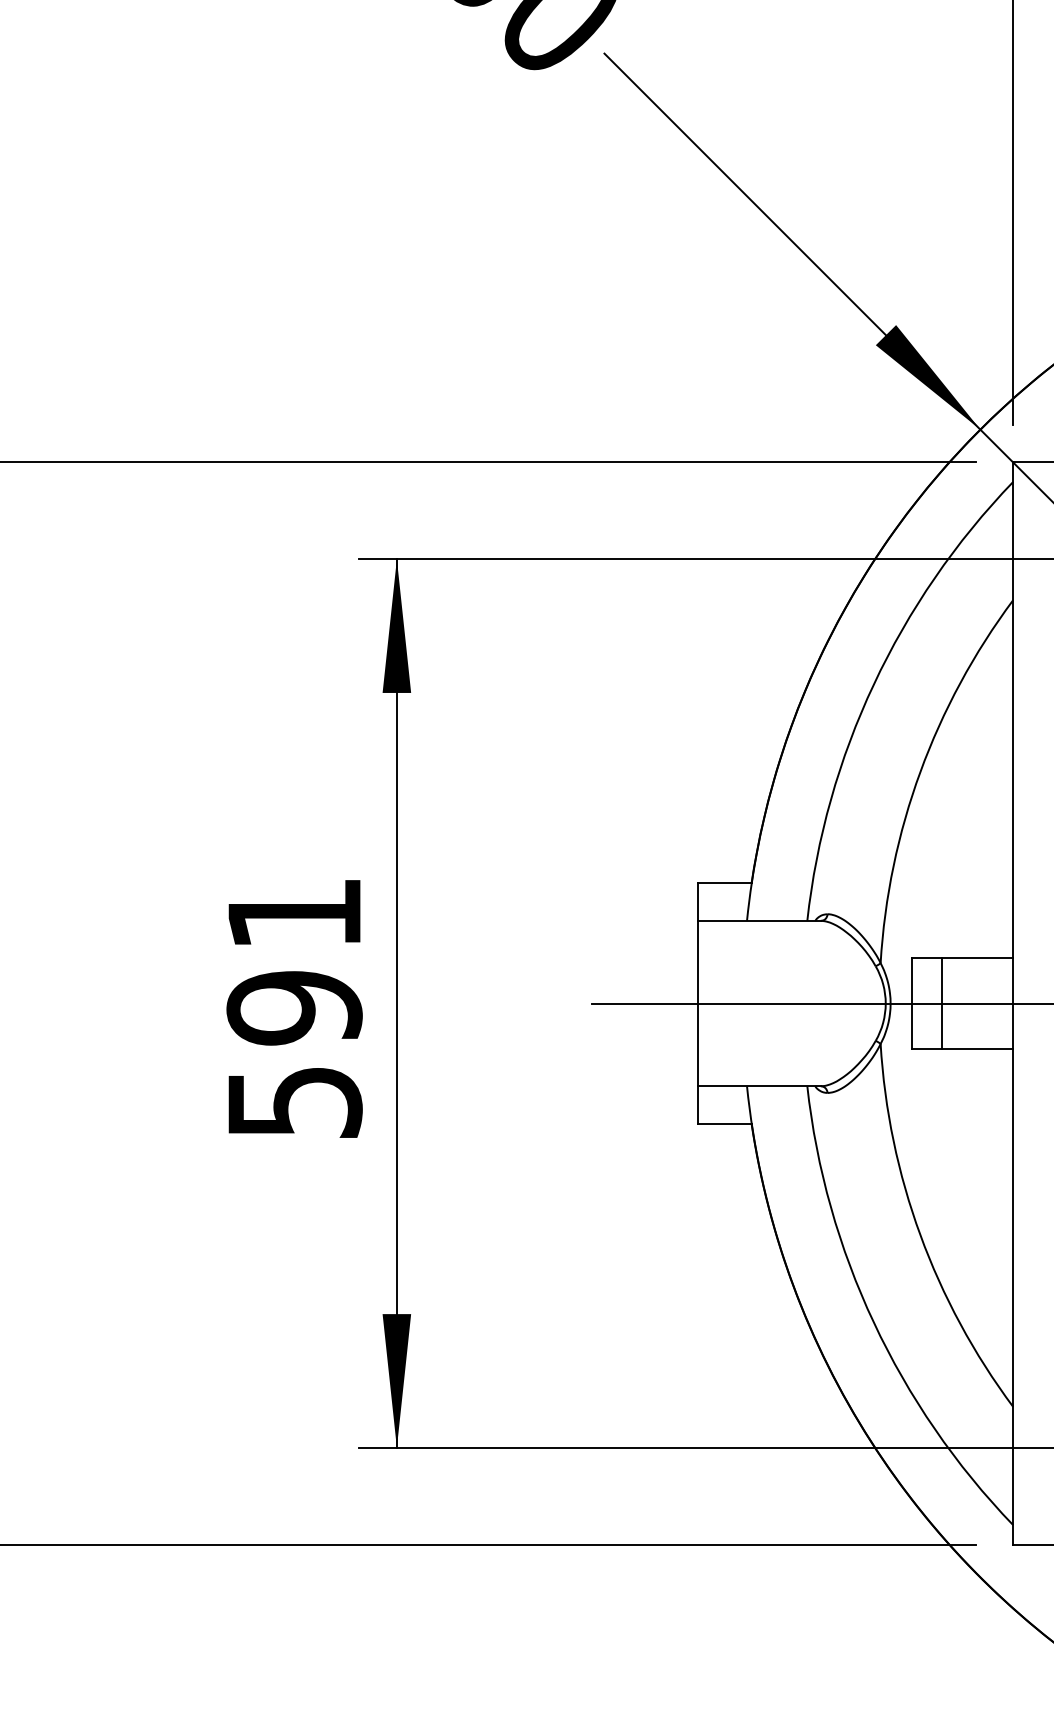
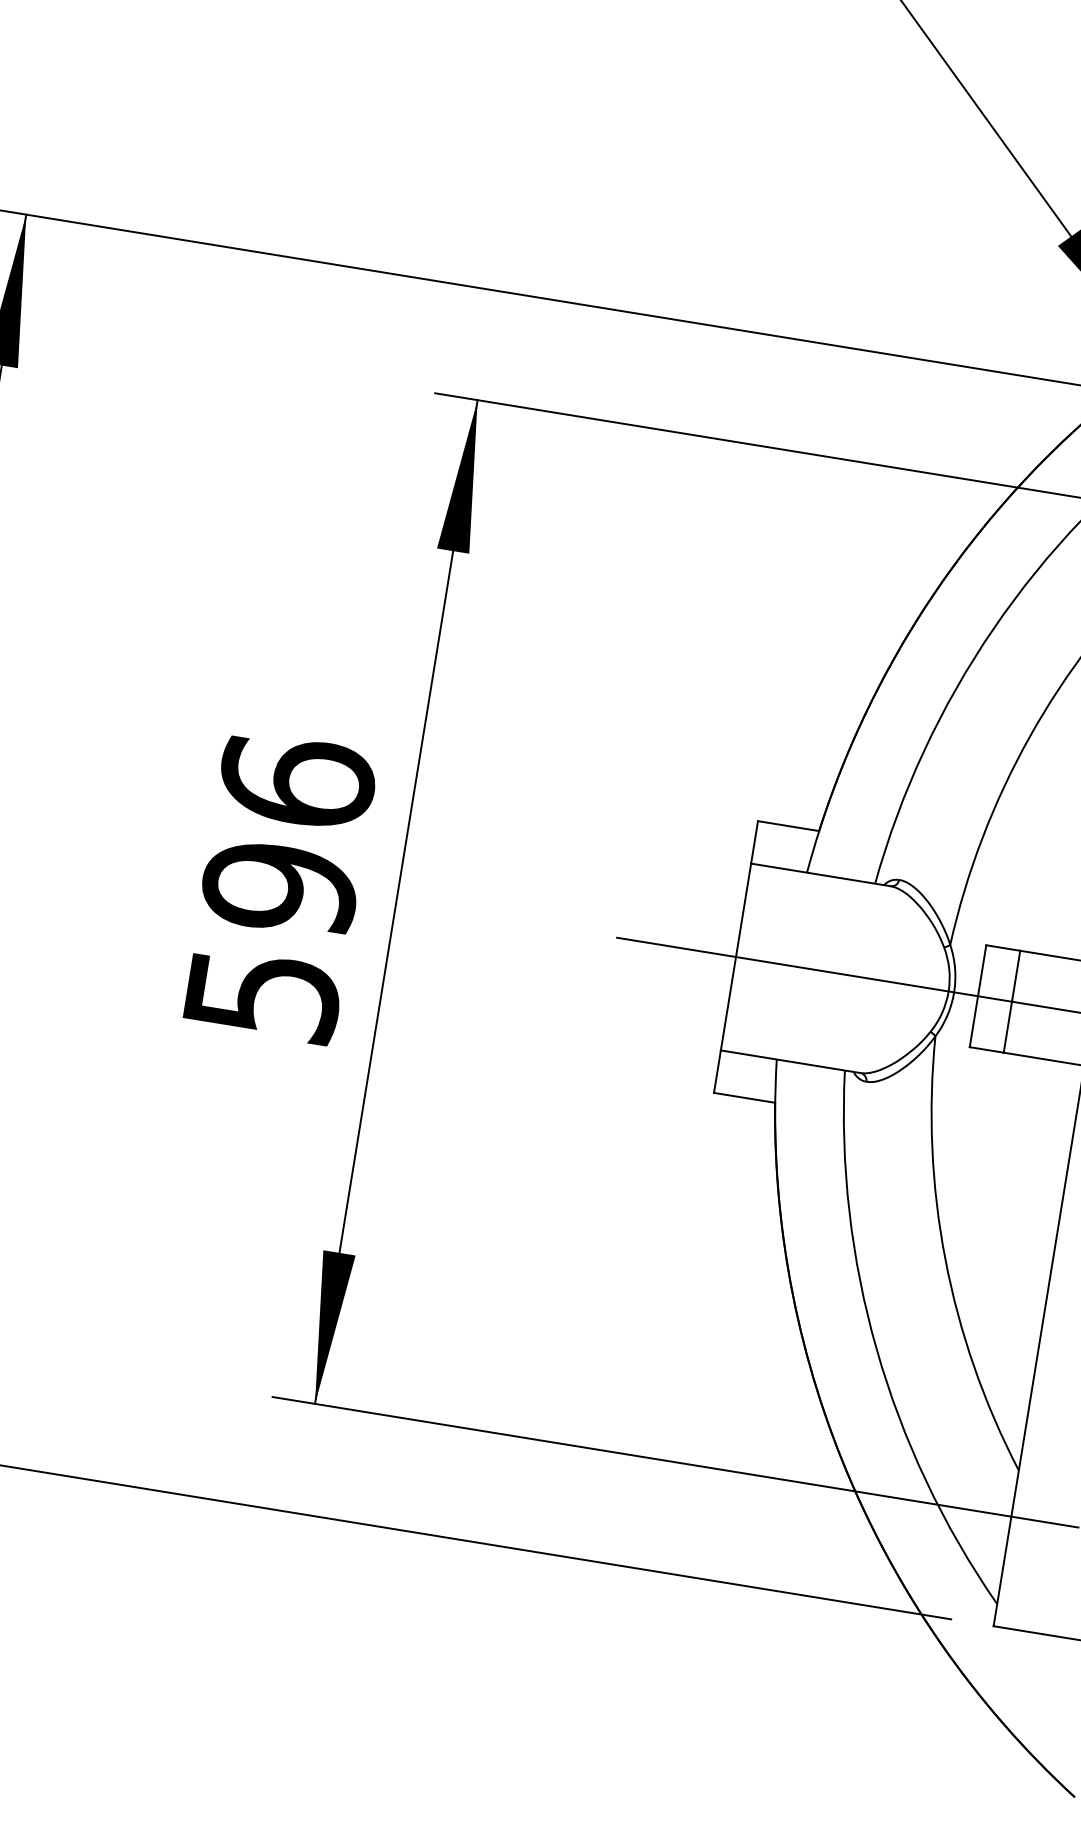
text: (294, 912) -> (297, 780), 591 -> 596

